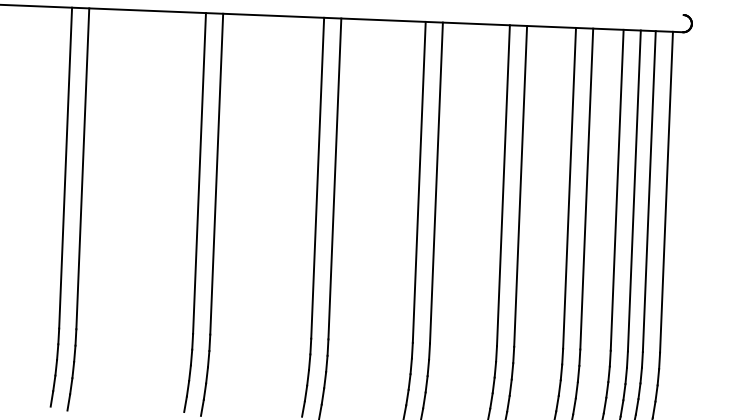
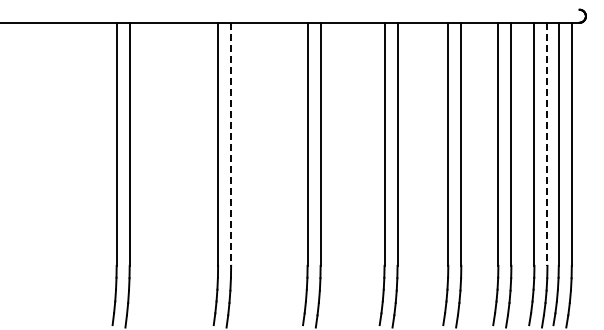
line: (217, 174) -> (231, 144), solid -> dashed
line: (634, 191) -> (547, 144), solid -> dashed

